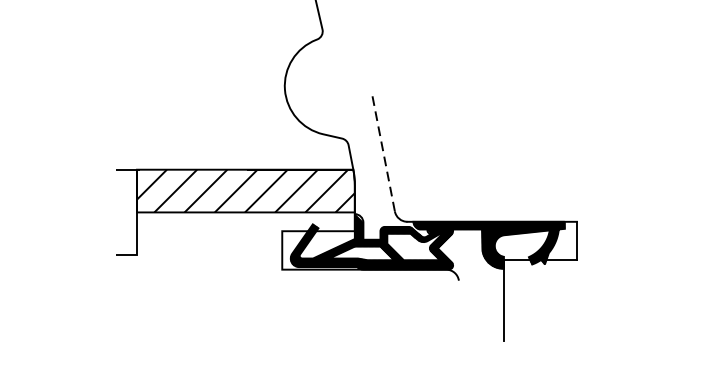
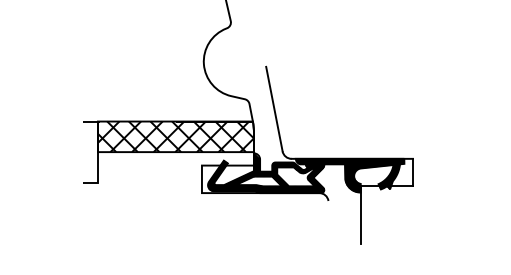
line: (383, 151) -> (274, 108), dashed -> solid
hatch: (245, 190) -> (175, 136), added

